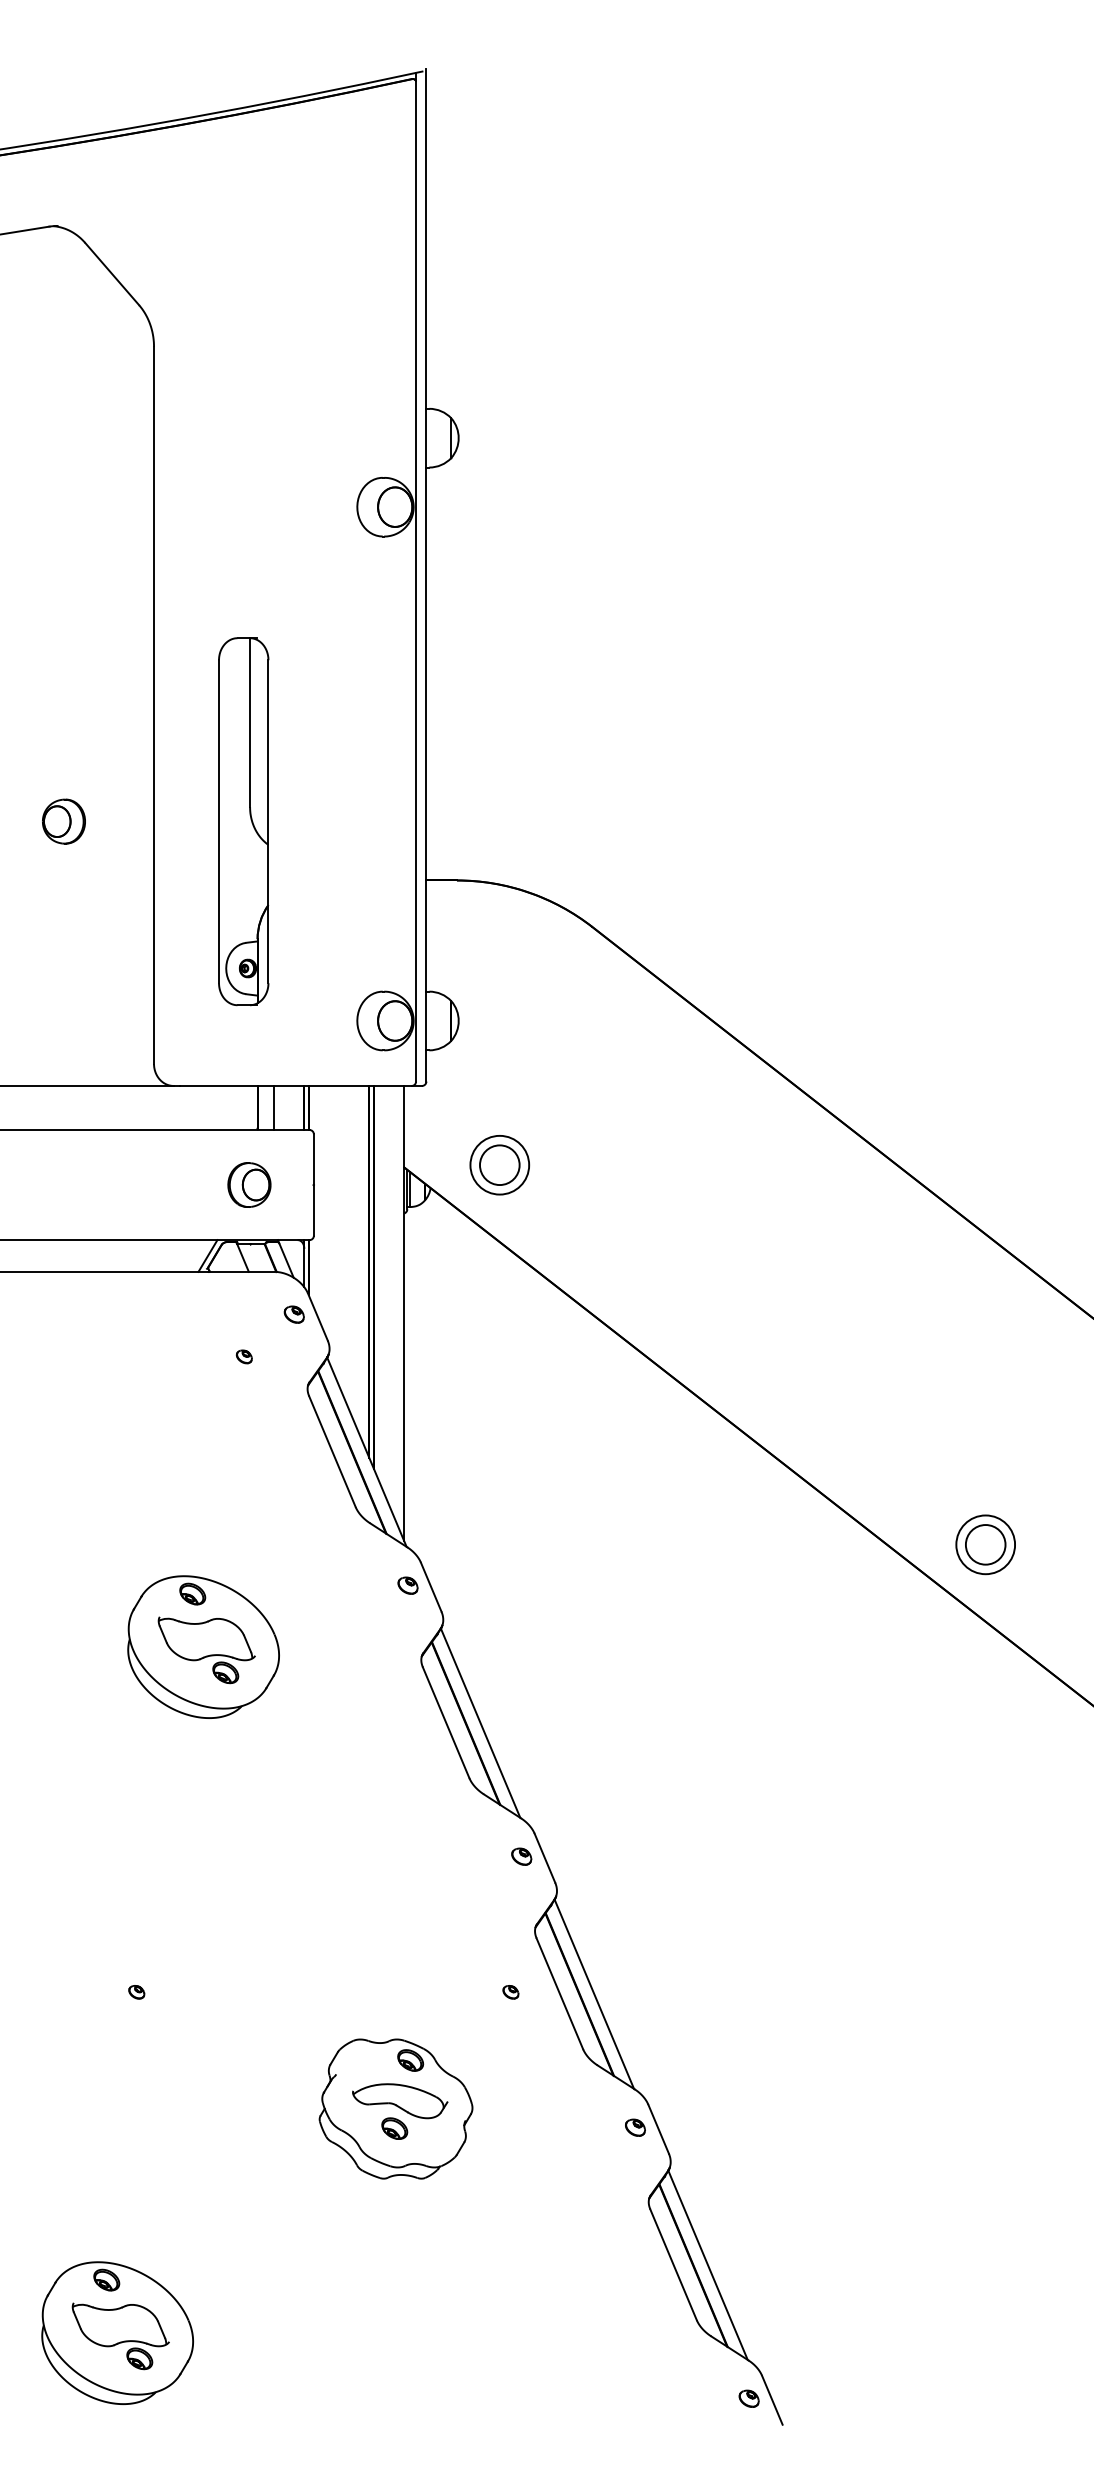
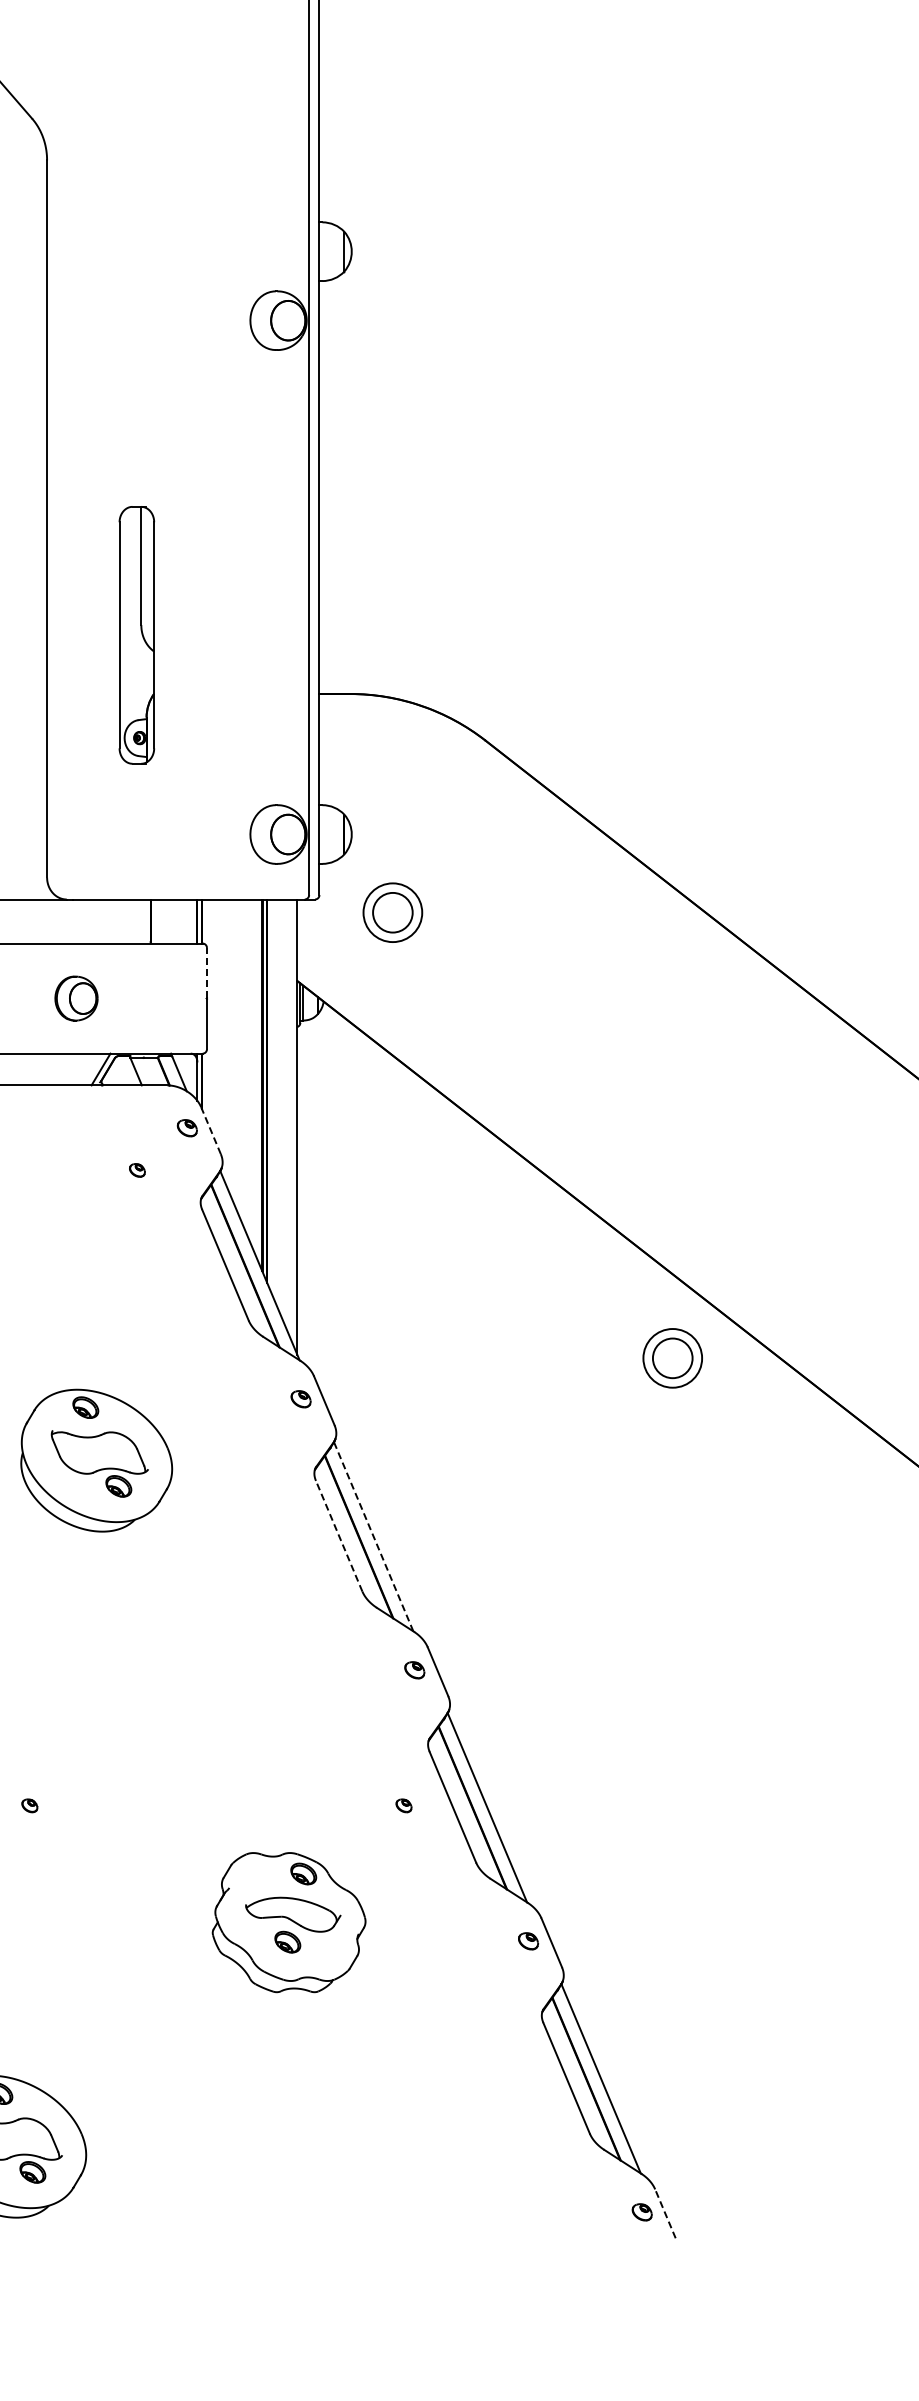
part: (243, 821) -> (136, 635), size x0.7
line: (273, 1107) -> (166, 921), removed
line: (313, 1159) -> (206, 973), solid -> dashed
part: (499, 1165) -> (392, 913), moved
part: (249, 1184) -> (76, 998), moved
line: (317, 1316) -> (210, 1130), solid -> dashed
part: (985, 1544) -> (672, 1358), moved
line: (445, 1722) -> (338, 1536), solid -> dashed
line: (480, 1723) -> (373, 1537), solid -> dashed
line: (772, 2399) -> (665, 2213), solid -> dashed

